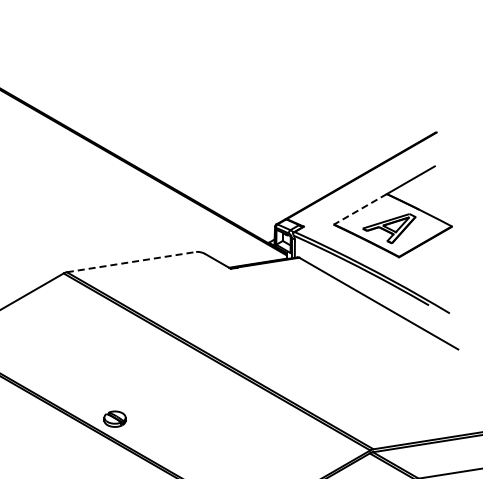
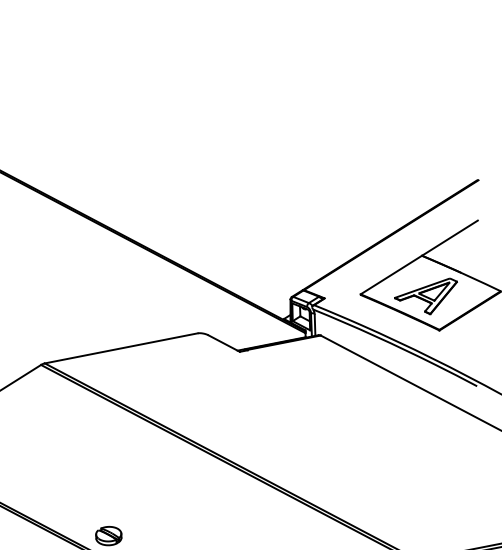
line: (360, 209) -> (391, 275), dashed -> solid
line: (132, 262) -> (122, 348), dashed -> solid

